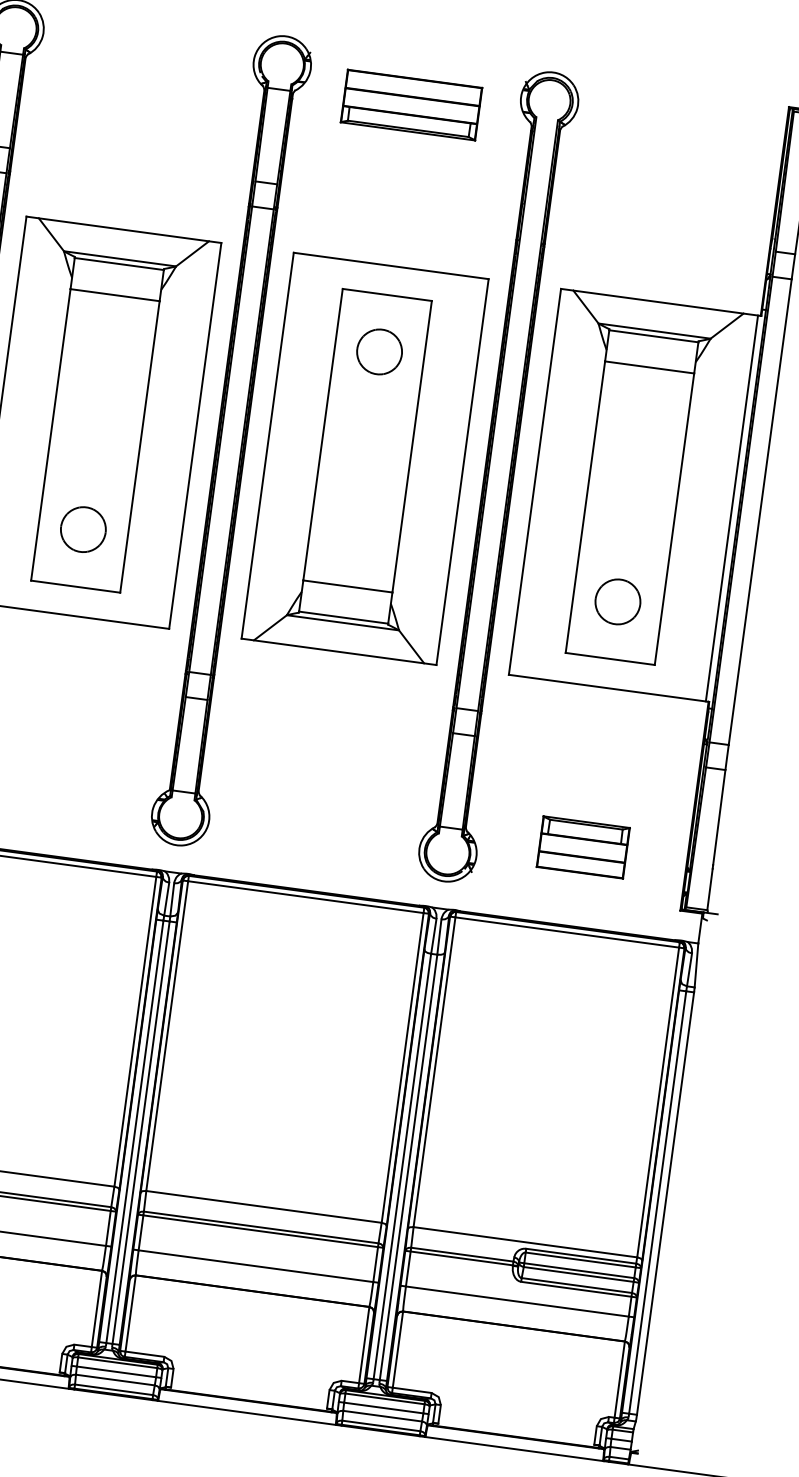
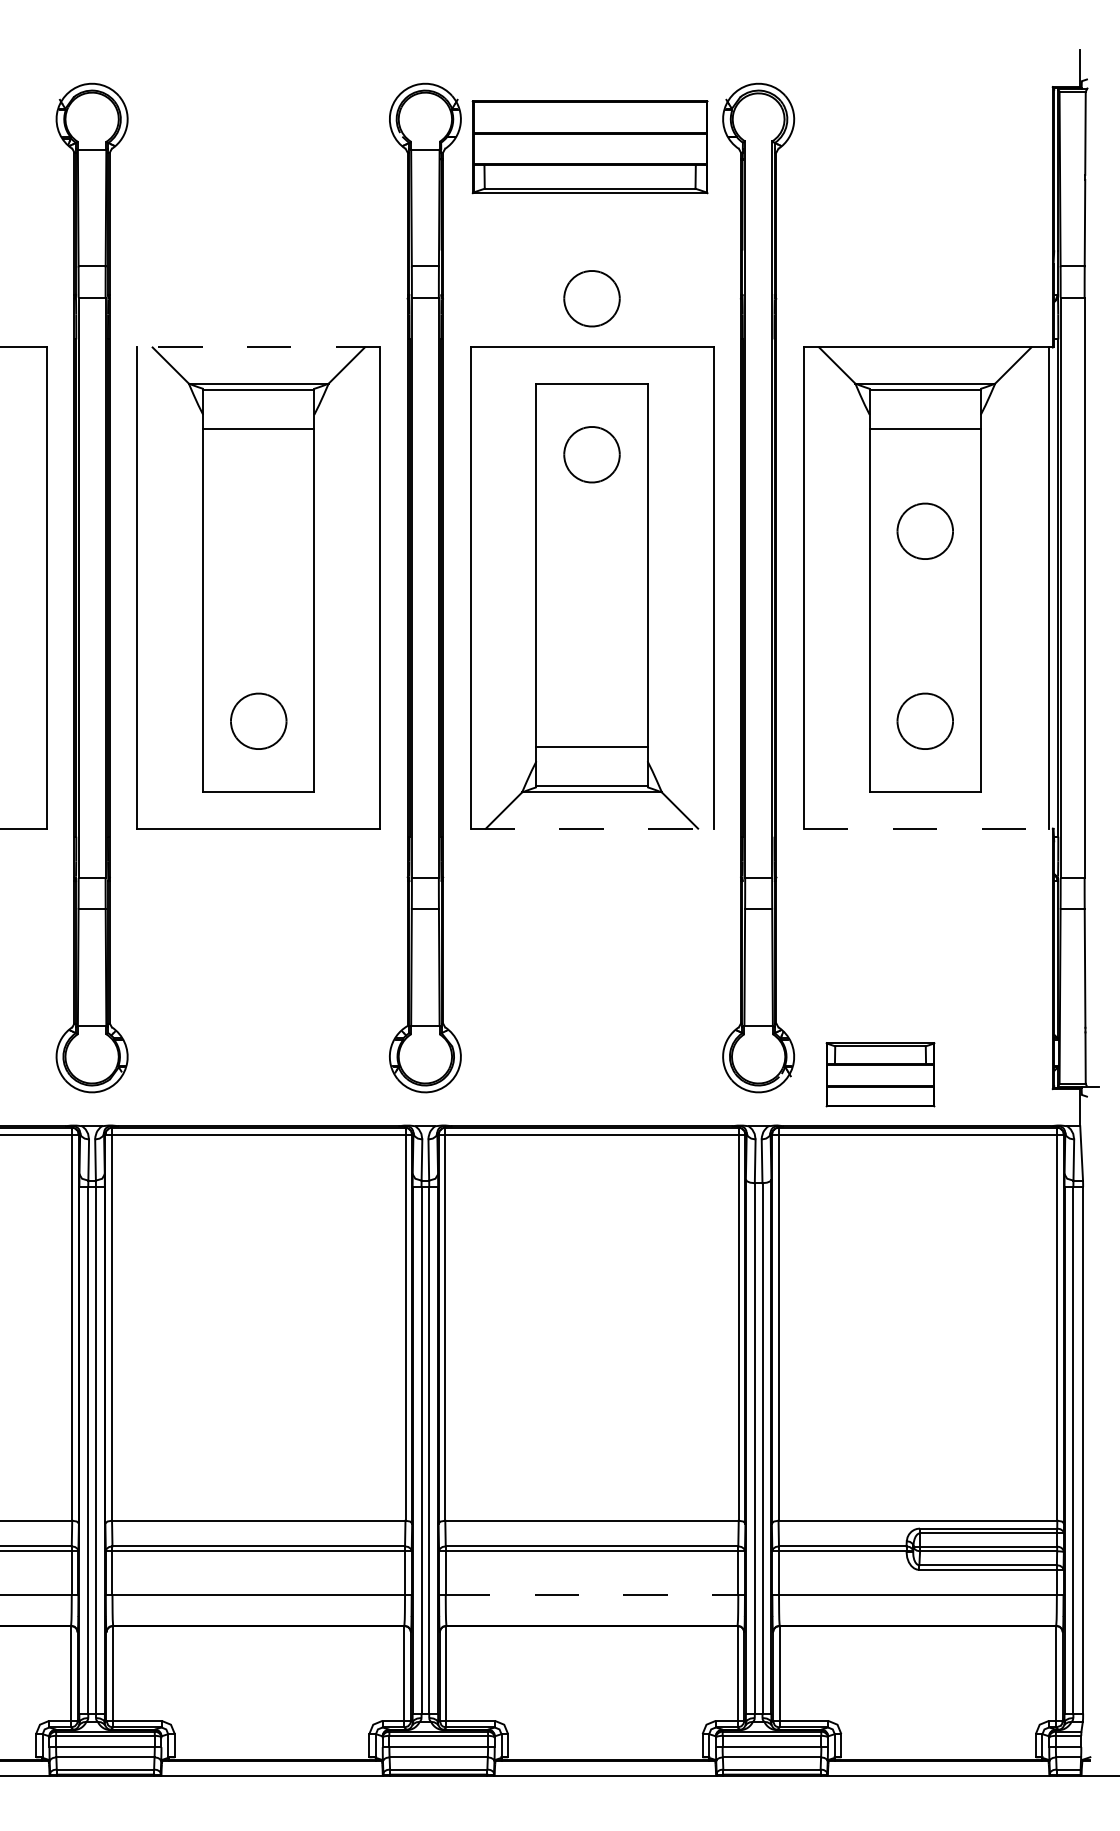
part: (411, 104) -> (590, 146), size x1.4
part: (396, 226) -> (591, 298), added
line: (123, 229) -> (258, 347), solid -> dashed
part: (638, 448) -> (924, 530), added
line: (339, 651) -> (592, 828), solid -> dashed
line: (608, 688) -> (928, 828), solid -> dashed
part: (583, 847) -> (880, 1074), moved
line: (256, 1266) -> (592, 1594), solid -> dashed

